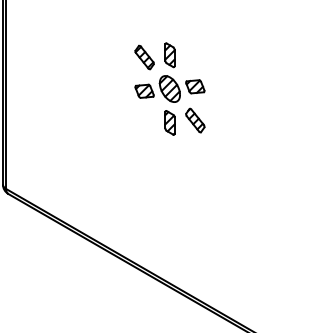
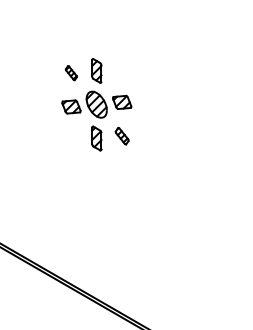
part: (144, 57) -> (71, 73), size x0.6
part: (195, 120) -> (122, 136), size x0.7

